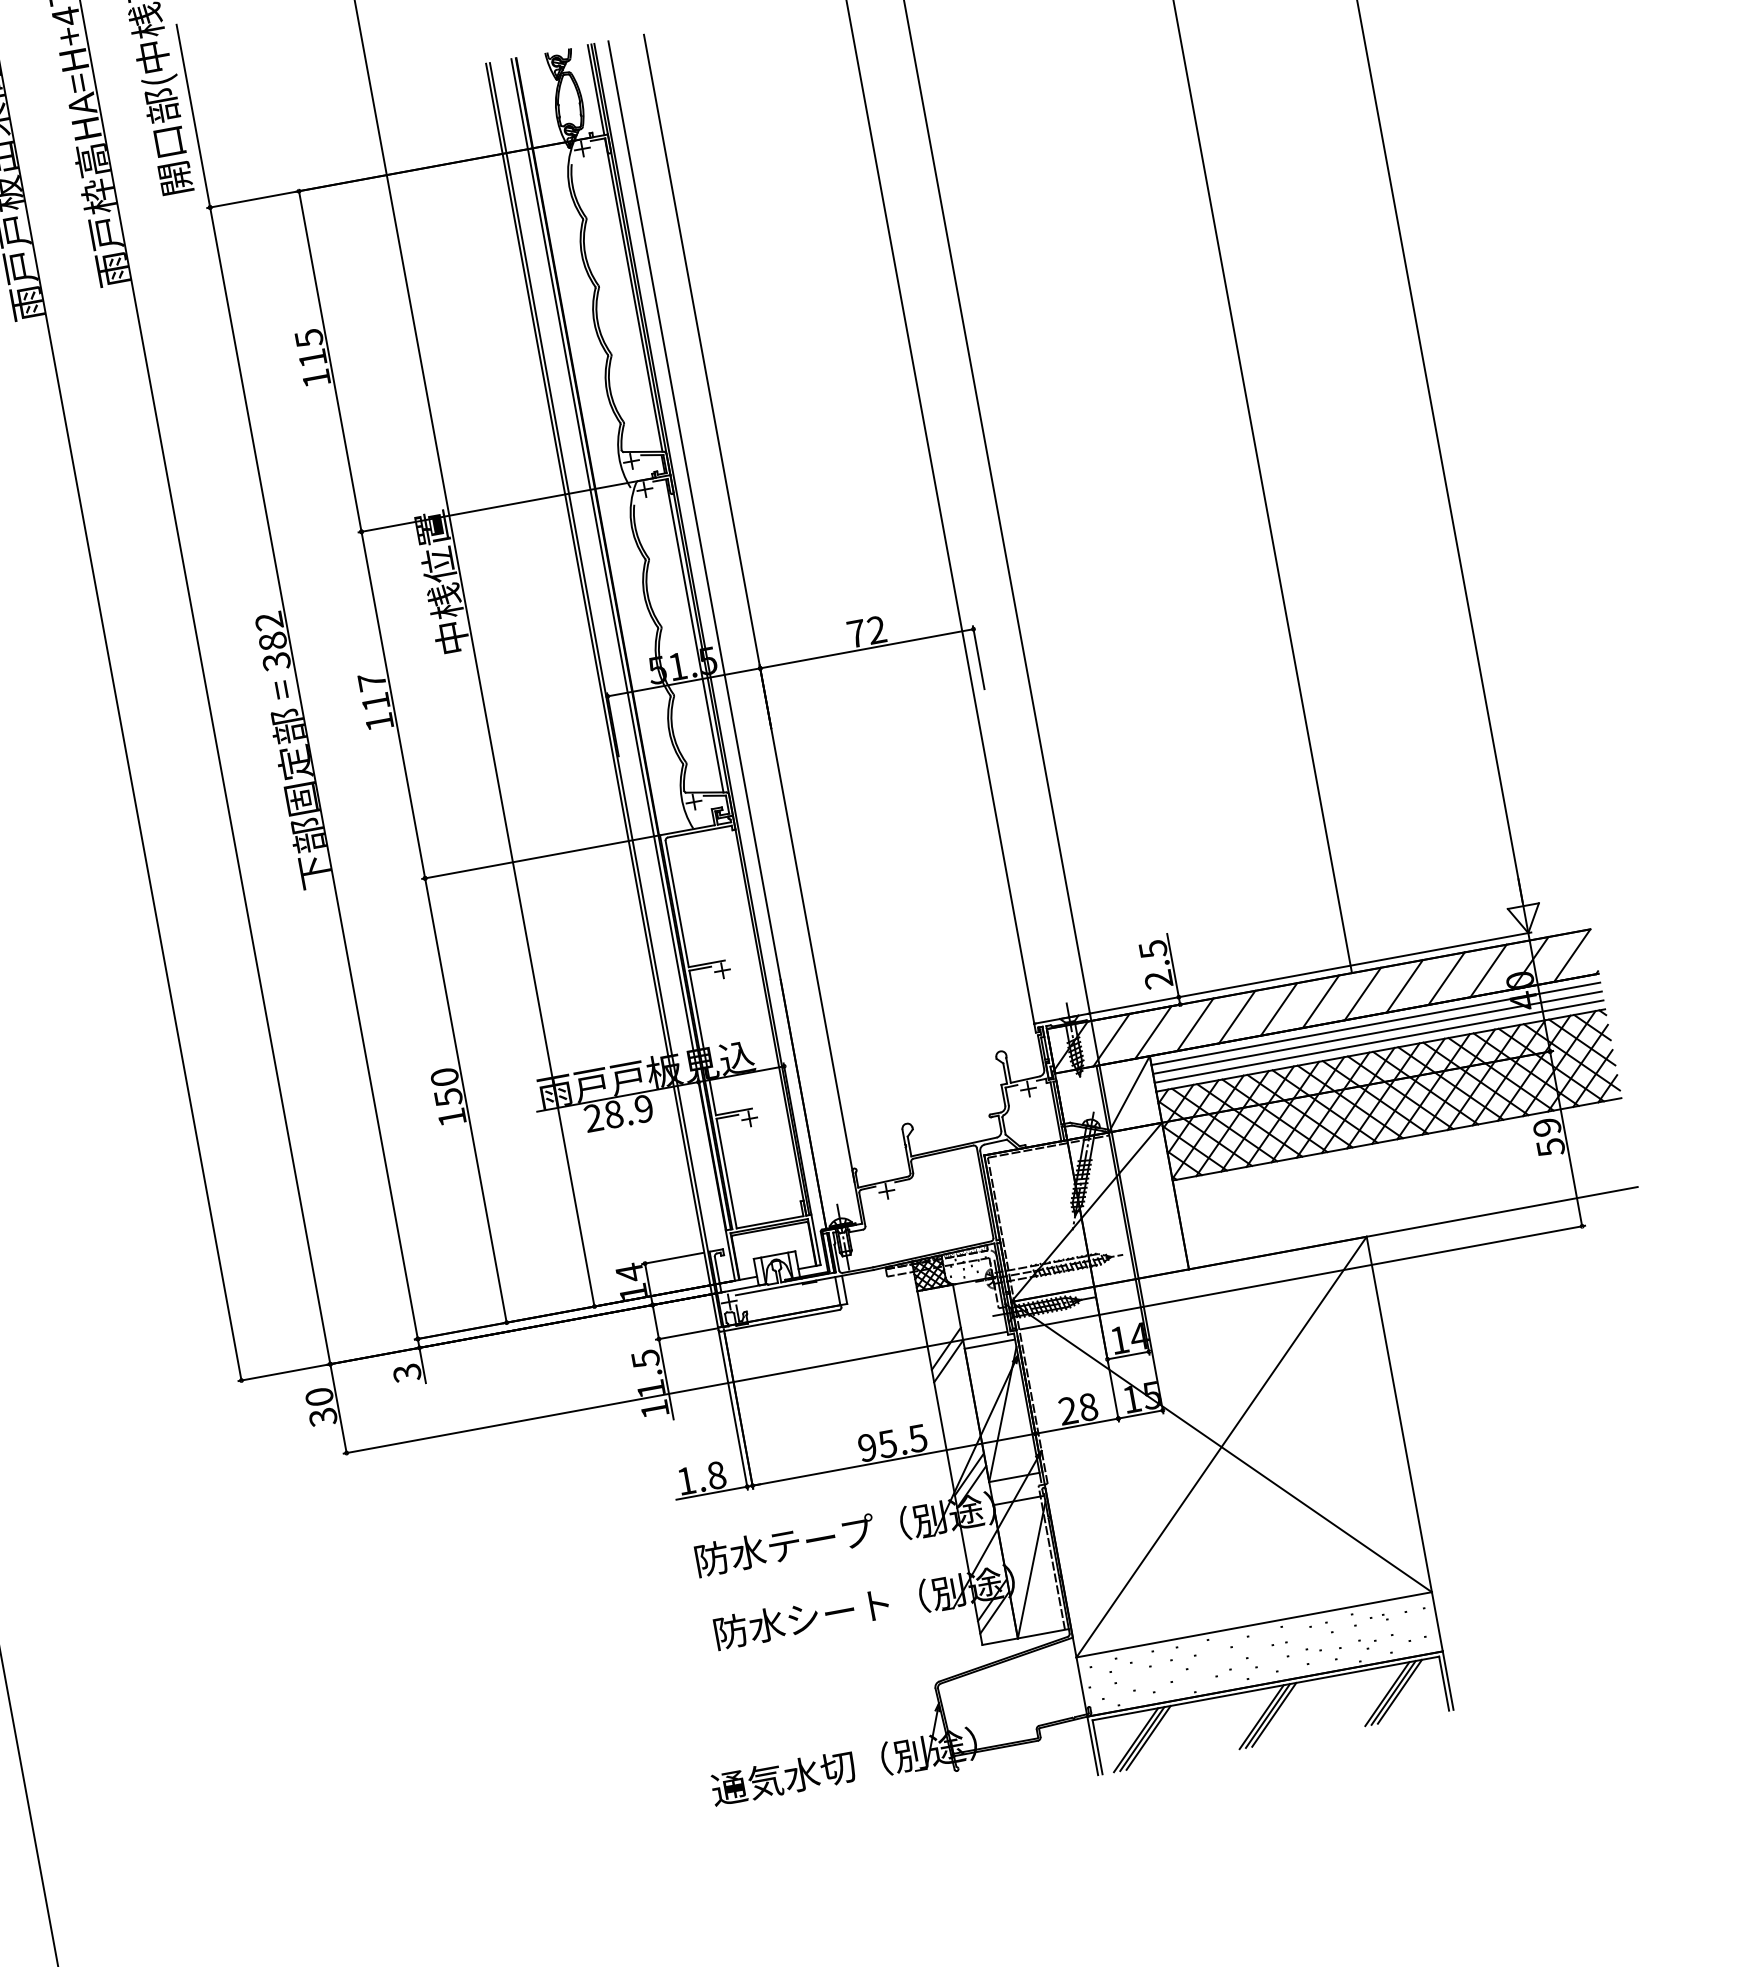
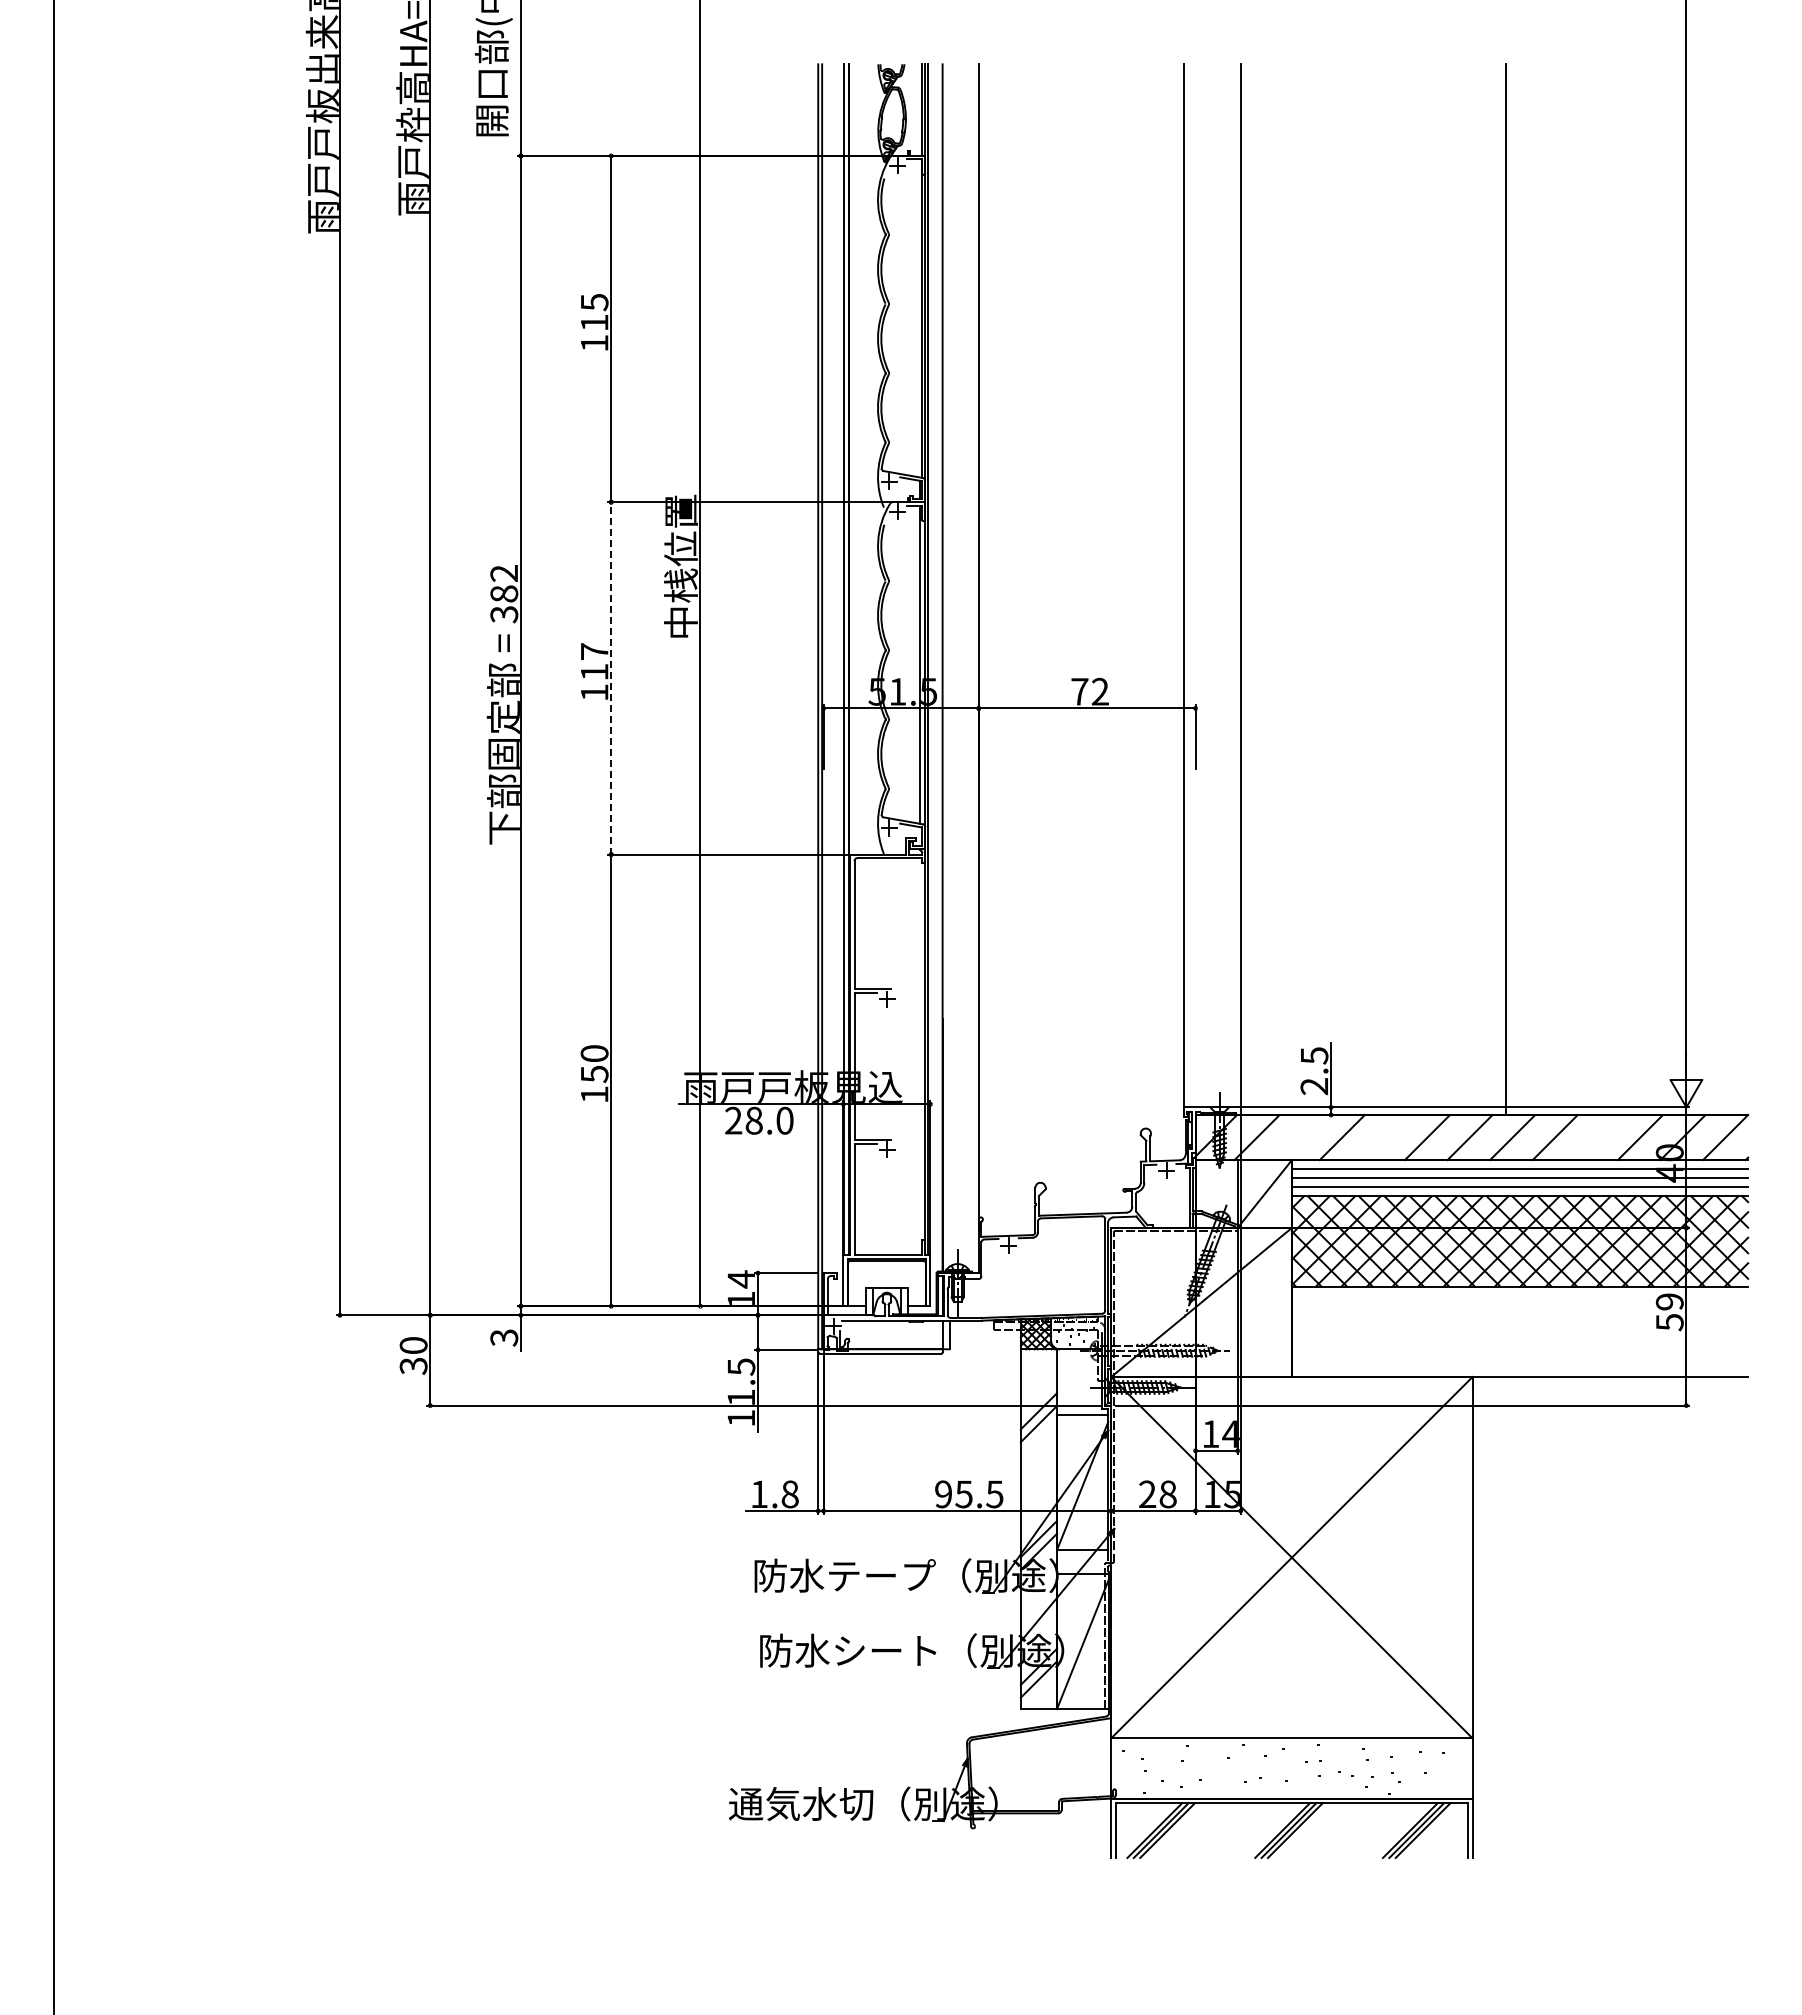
line: (393, 704) -> (611, 677), solid -> dashed
line: (1446, 978) -> (1597, 1137), removed
line: (1236, 1017) -> (1384, 1137), removed
line: (1153, 1032) -> (1299, 1137), removed
text: (643, 1108) -> (784, 1120), 28.9 -> 28.0

